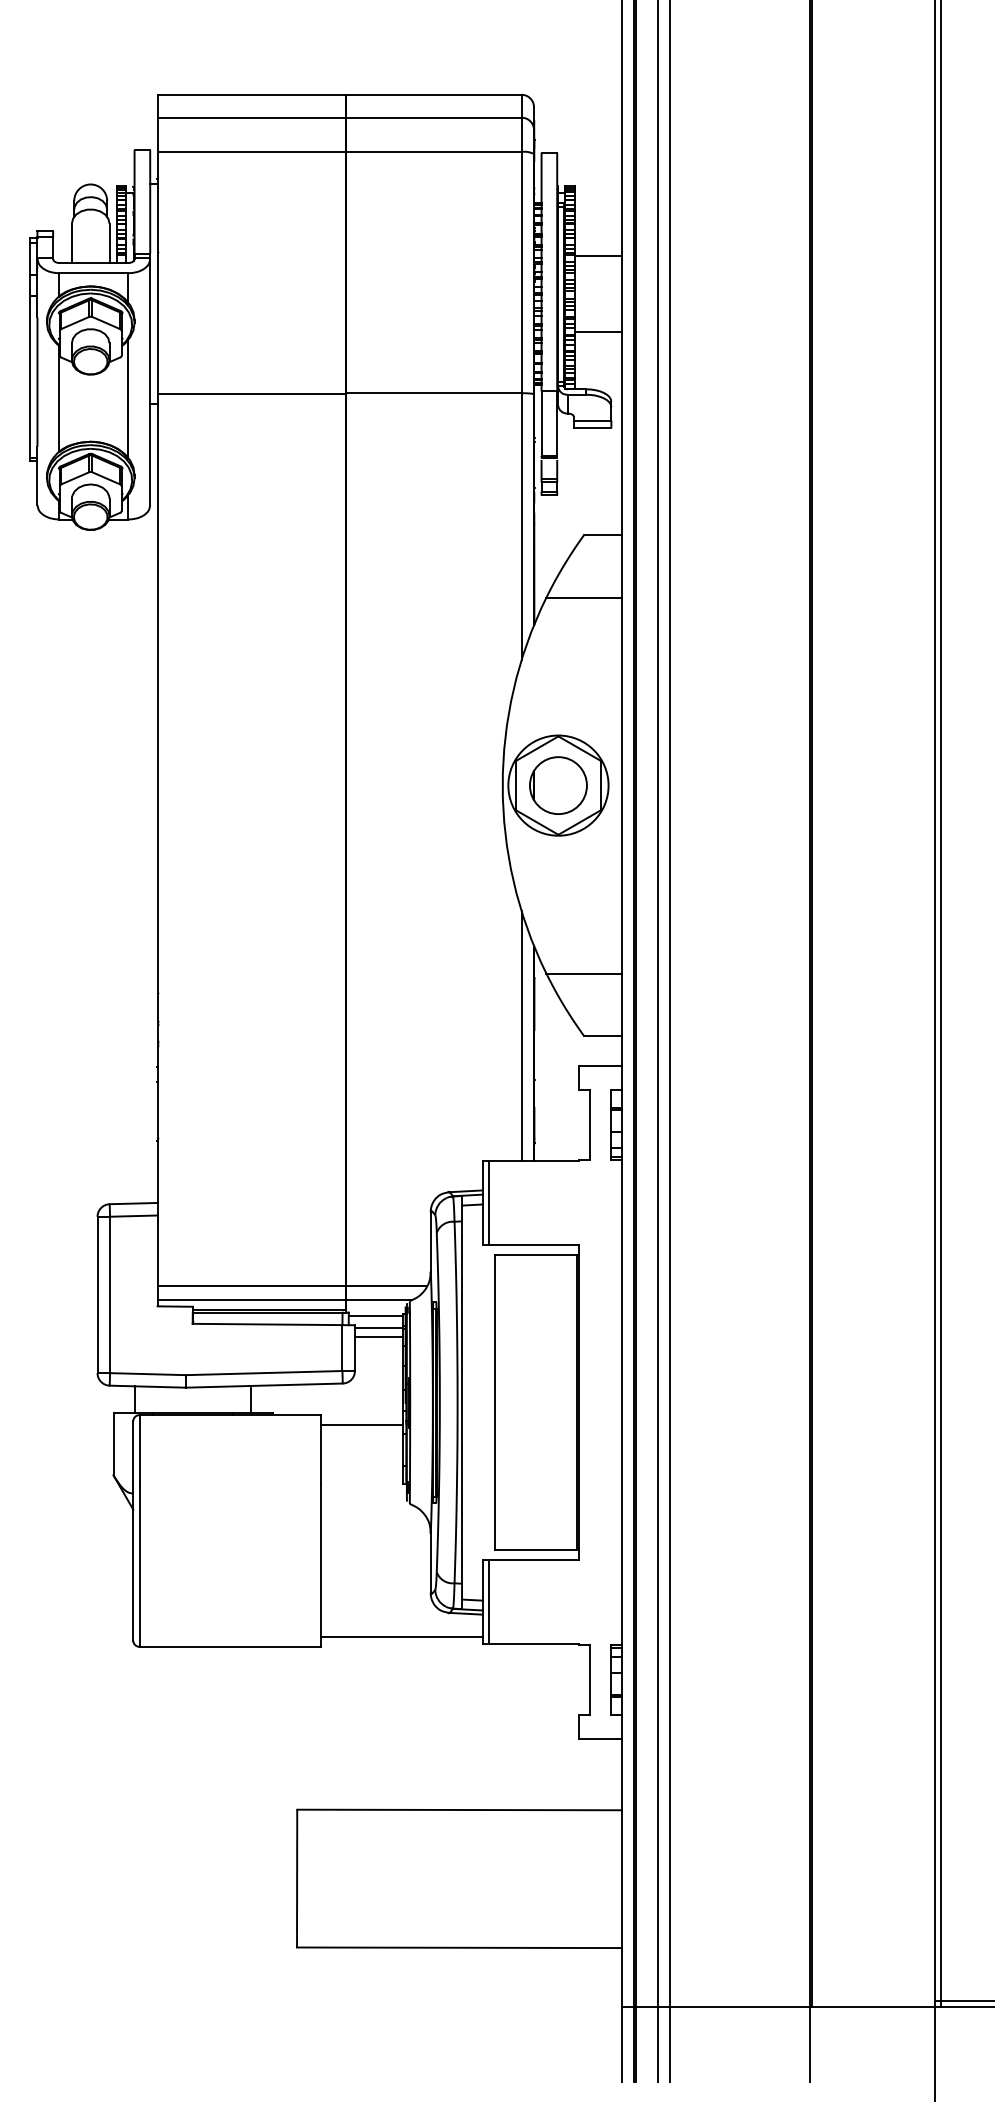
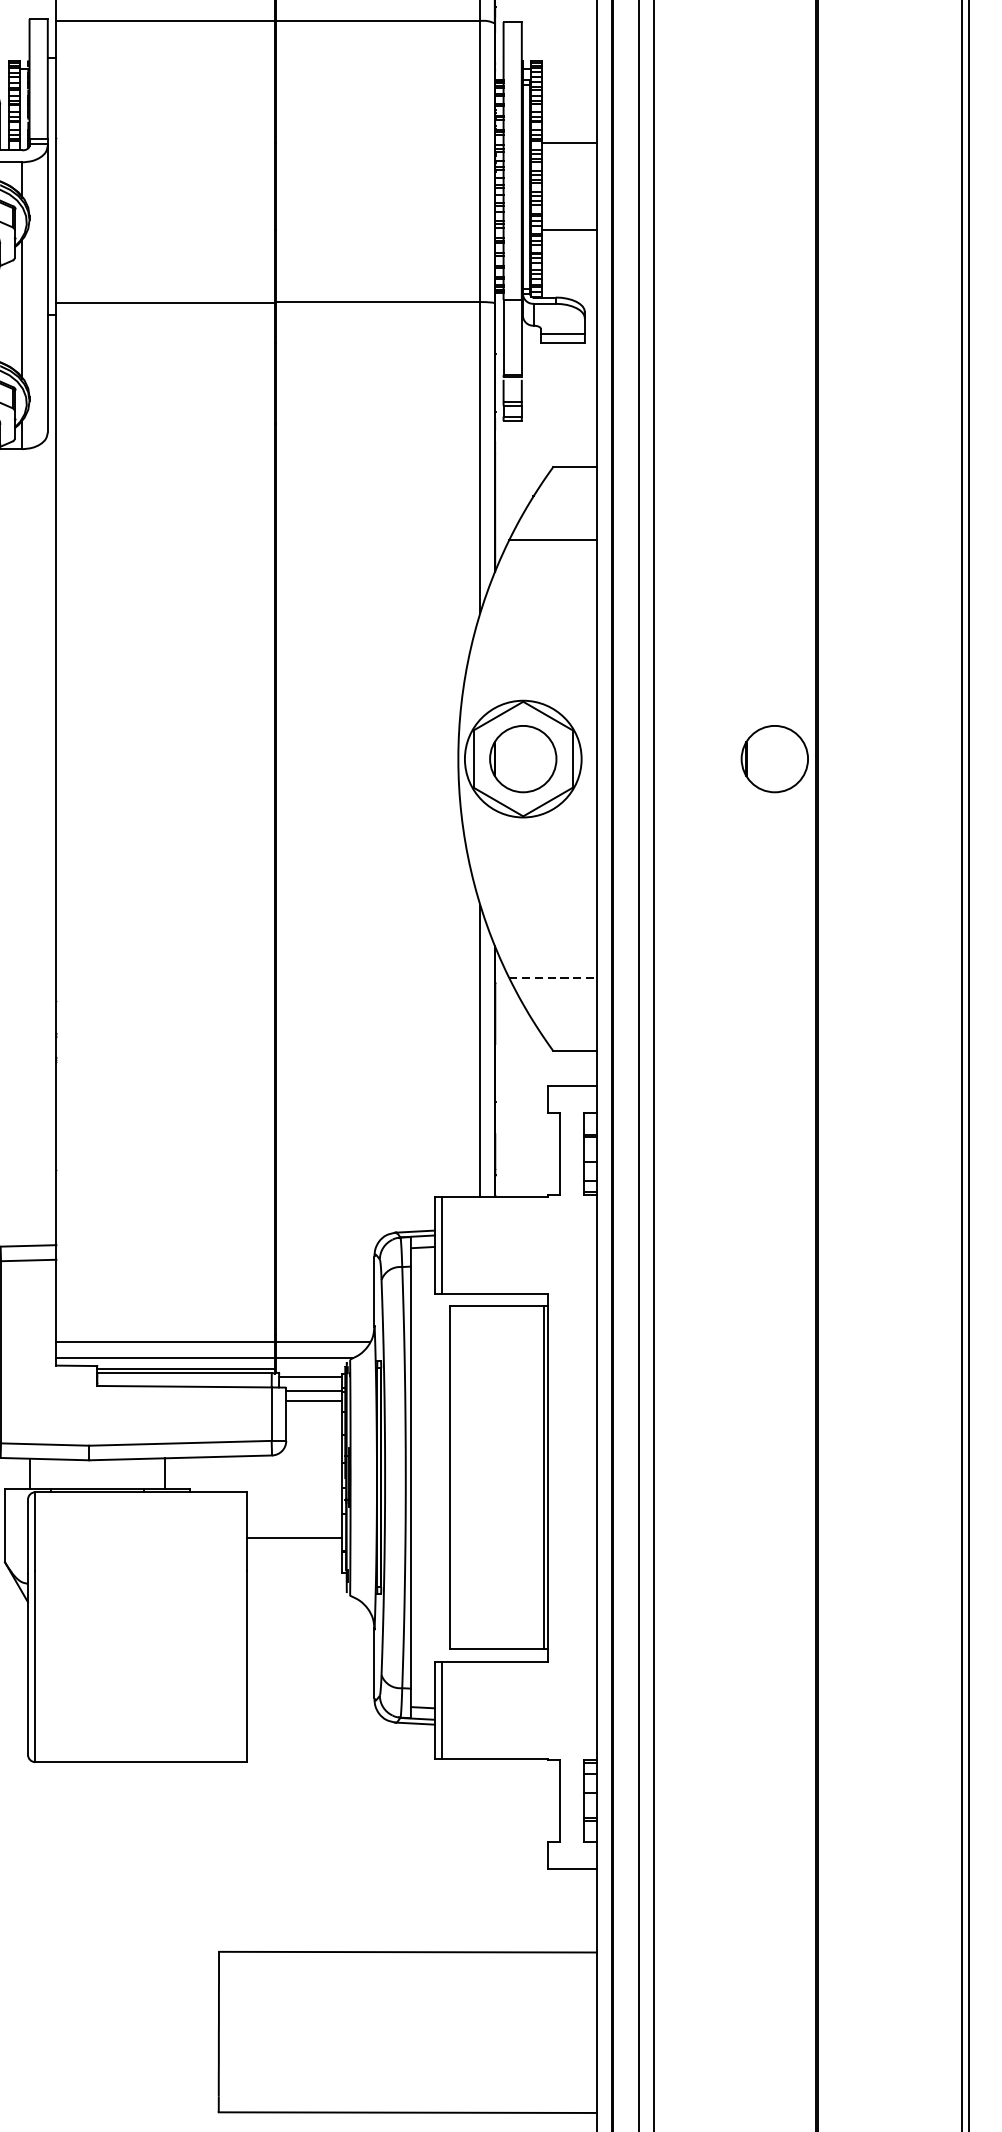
part: (774, 785) -> (774, 758), added
line: (584, 973) -> (553, 977), solid -> dashed
line: (362, 1424) -> (295, 1538), moved
line: (401, 1637) -> (340, 1751), removed

